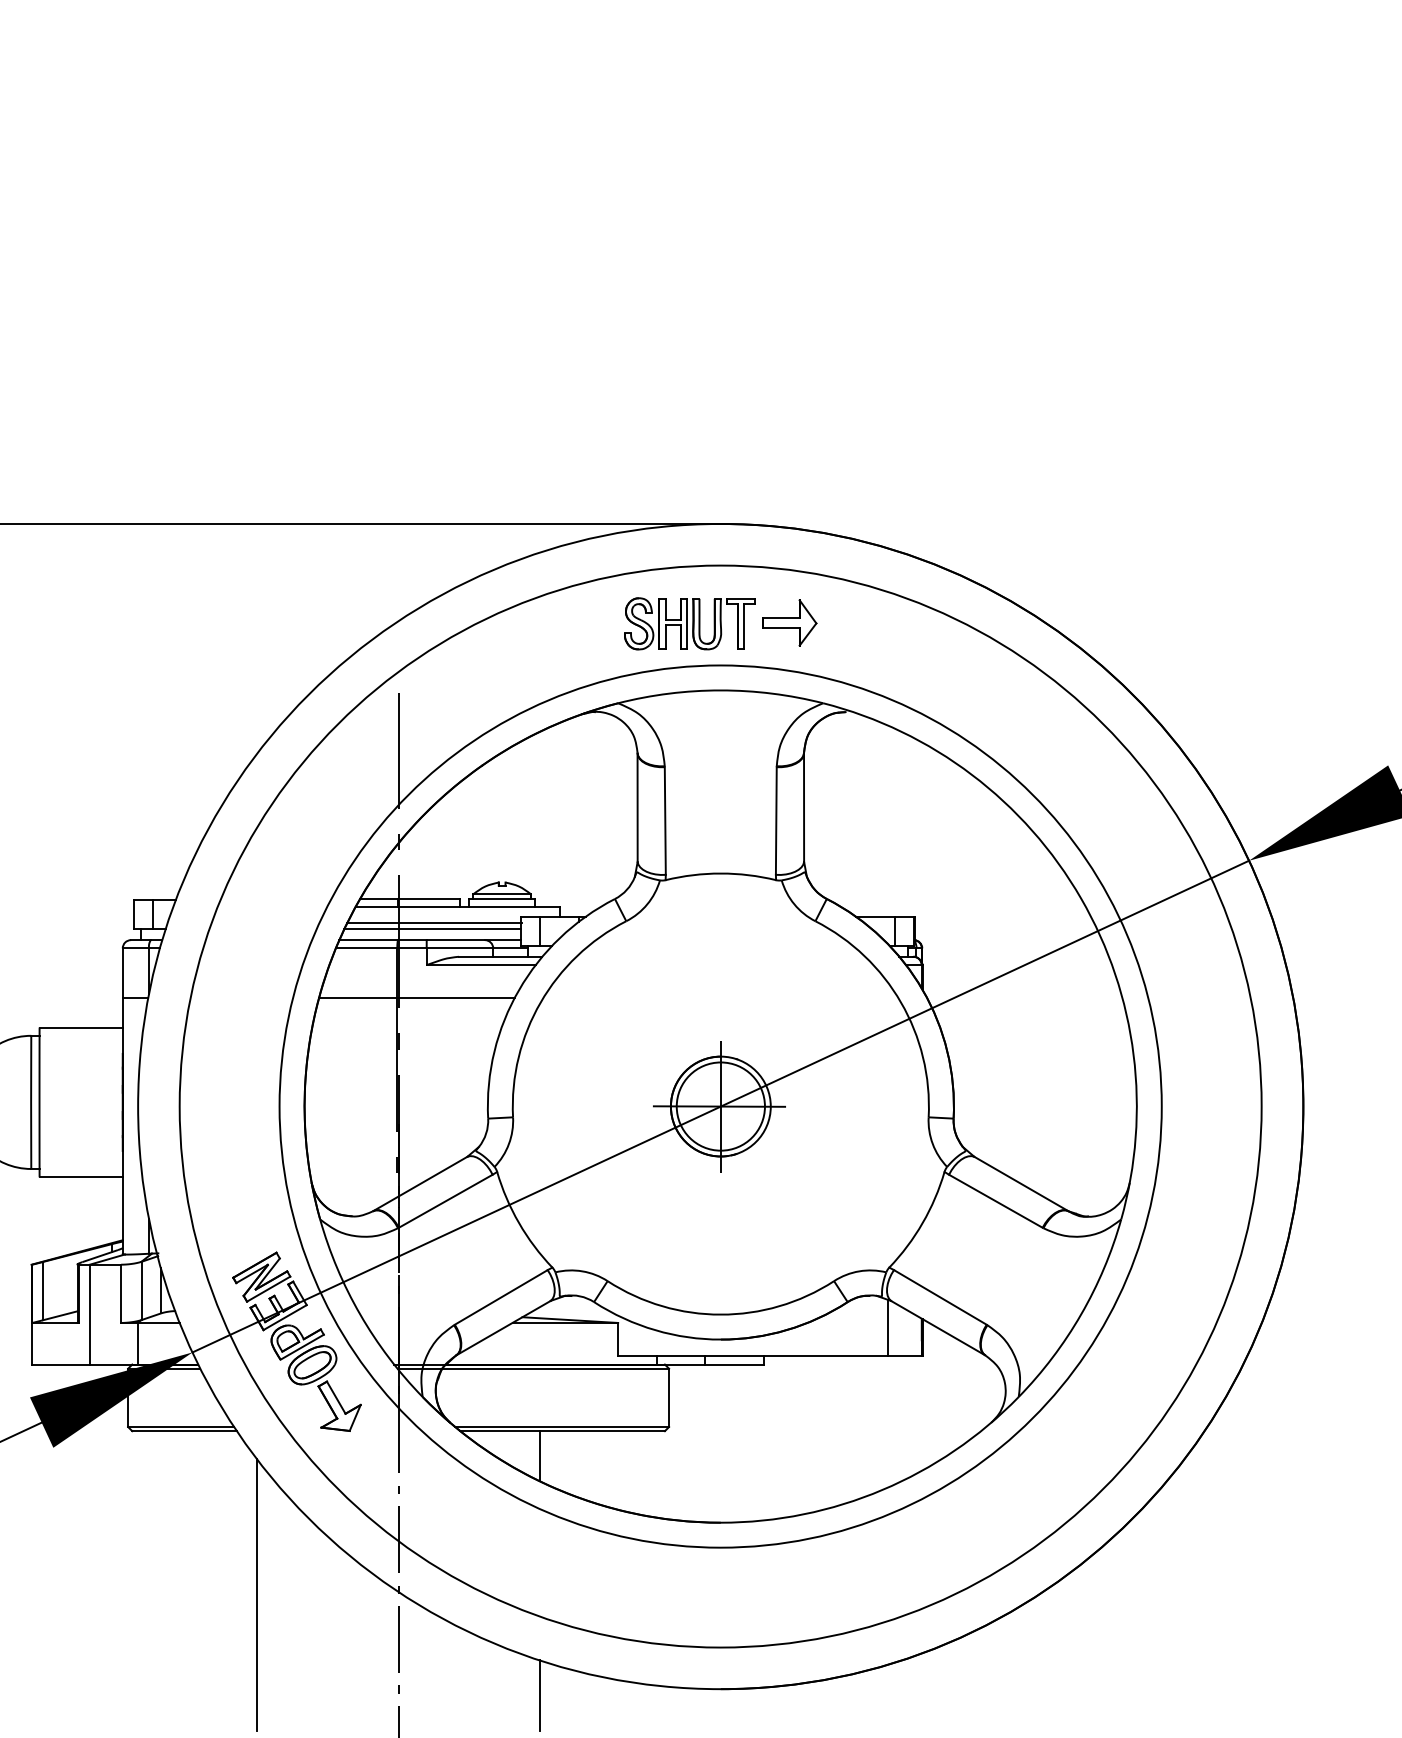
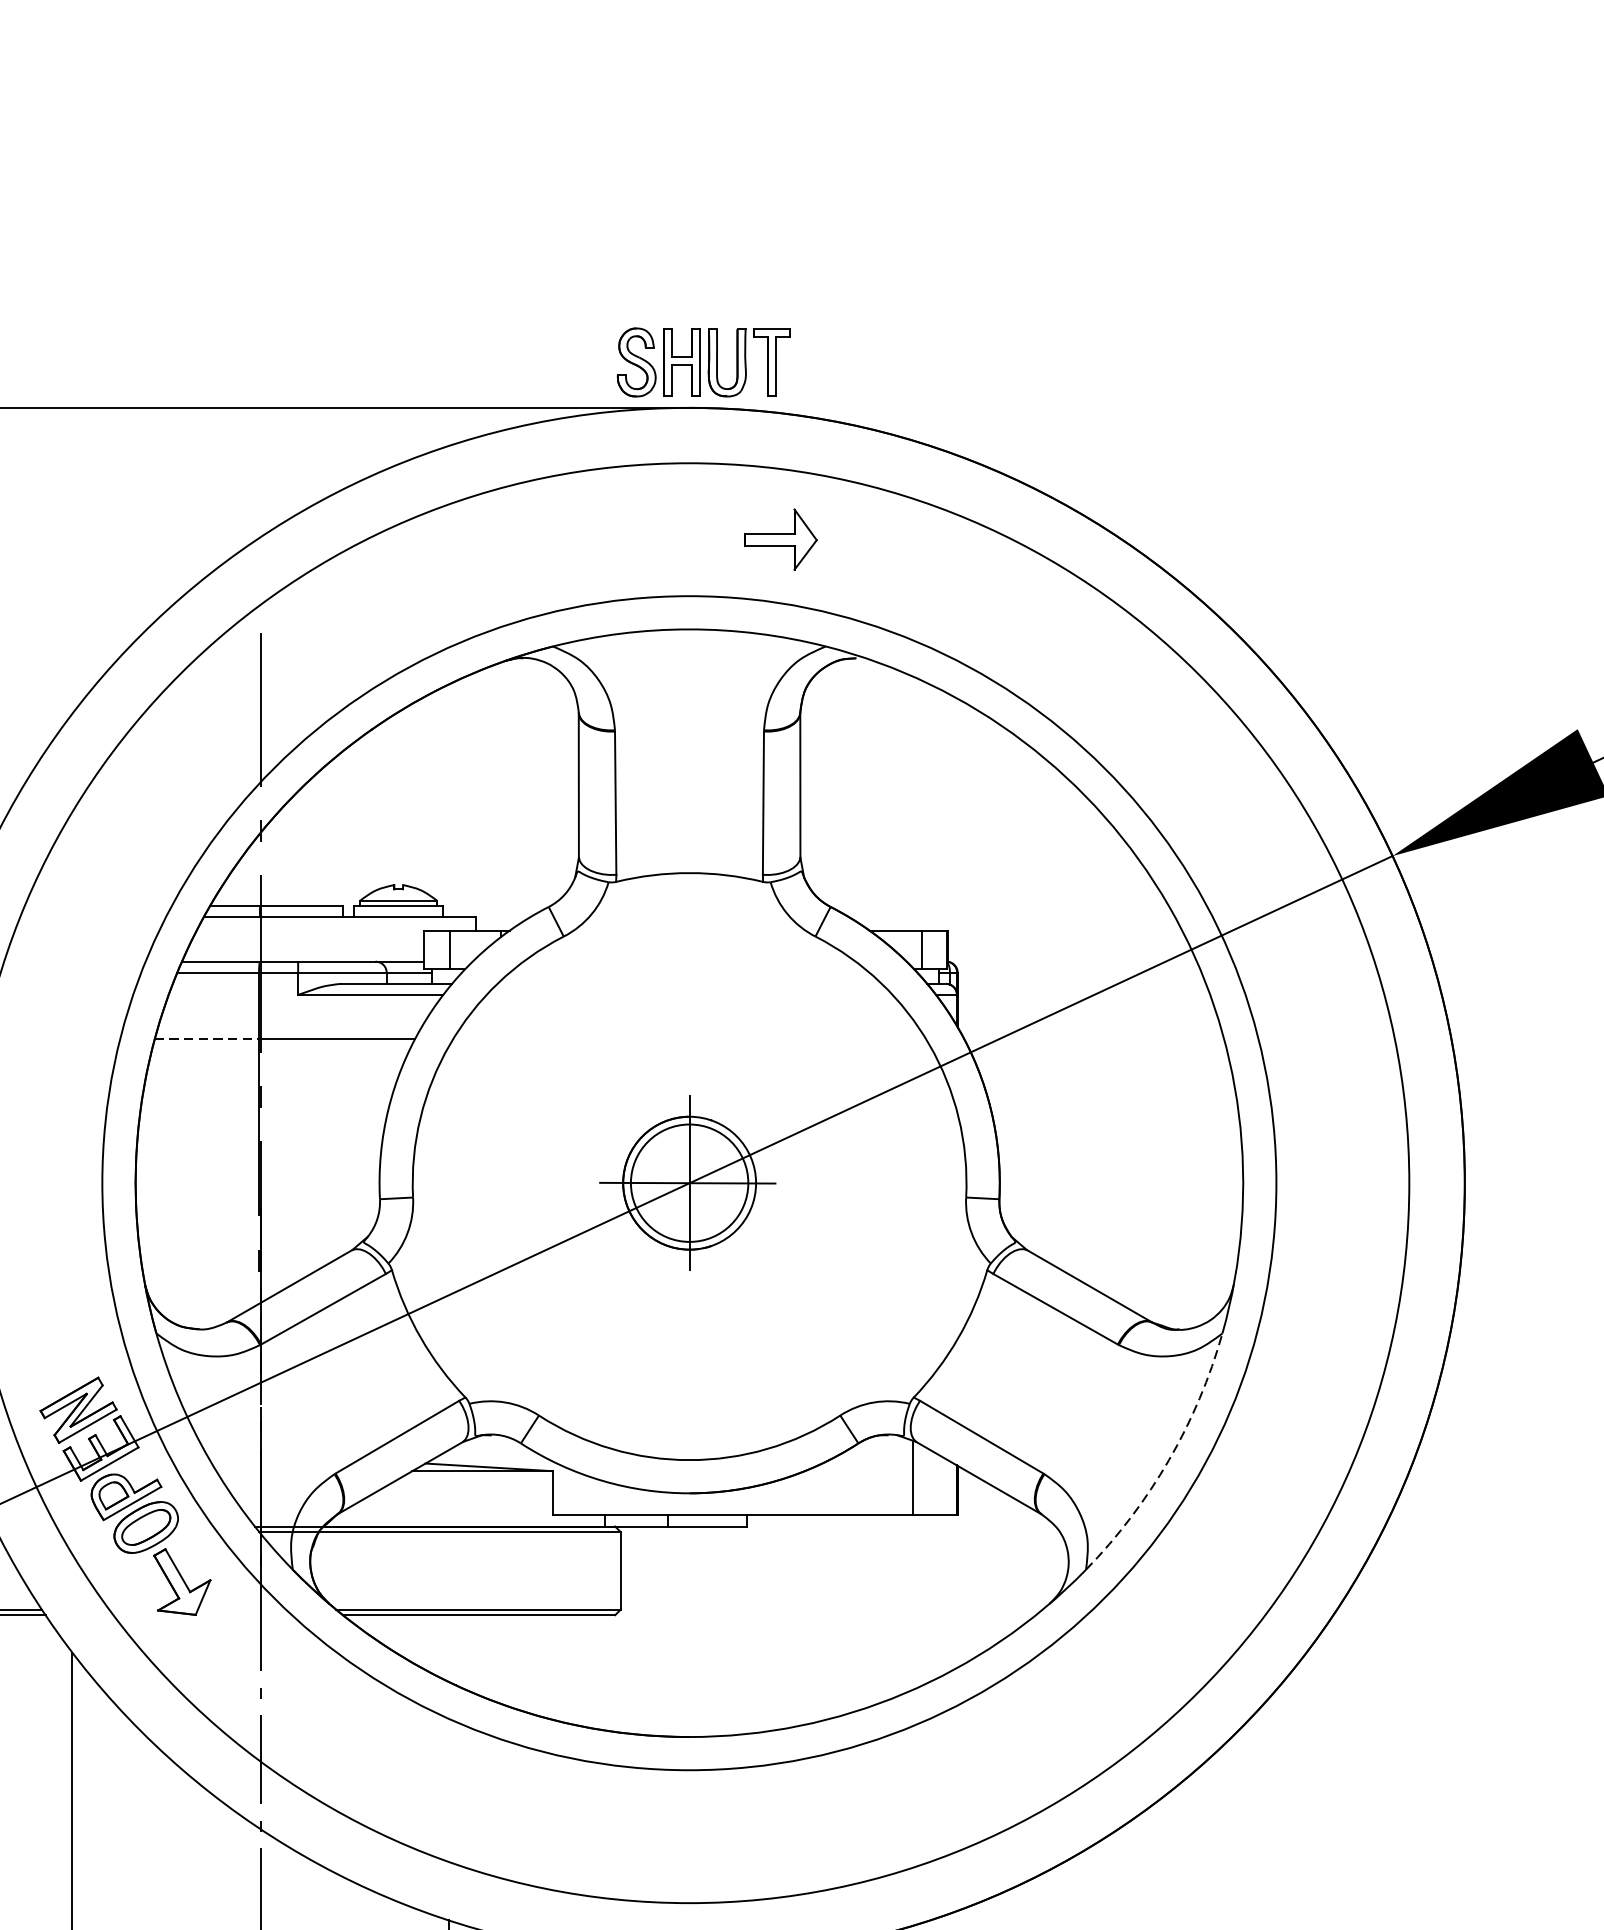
part: (689, 623) -> (703, 362), moved
line: (434, 923) -> (308, 939), removed
line: (432, 929) -> (305, 947), removed
line: (358, 998) -> (207, 1039), solid -> dashed
arc: (1081, 1314) -> (1169, 1459), solid -> dashed
line: (540, 1456) -> (449, 1648), removed

